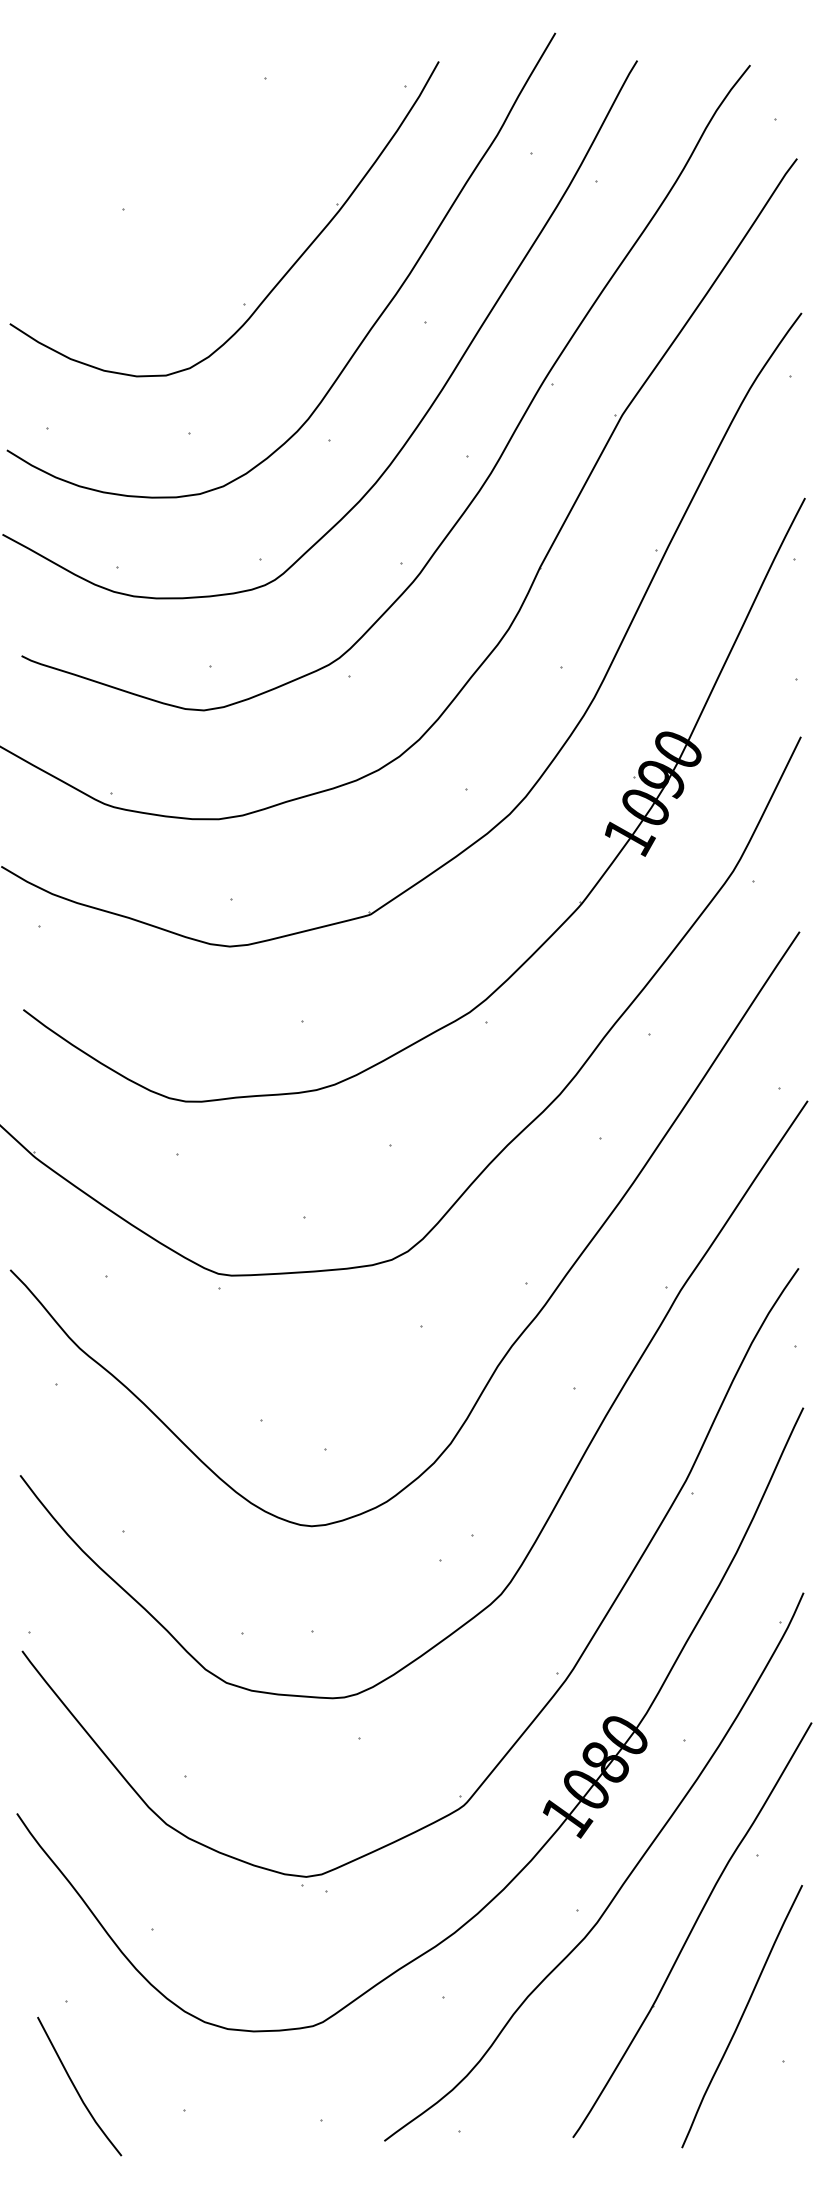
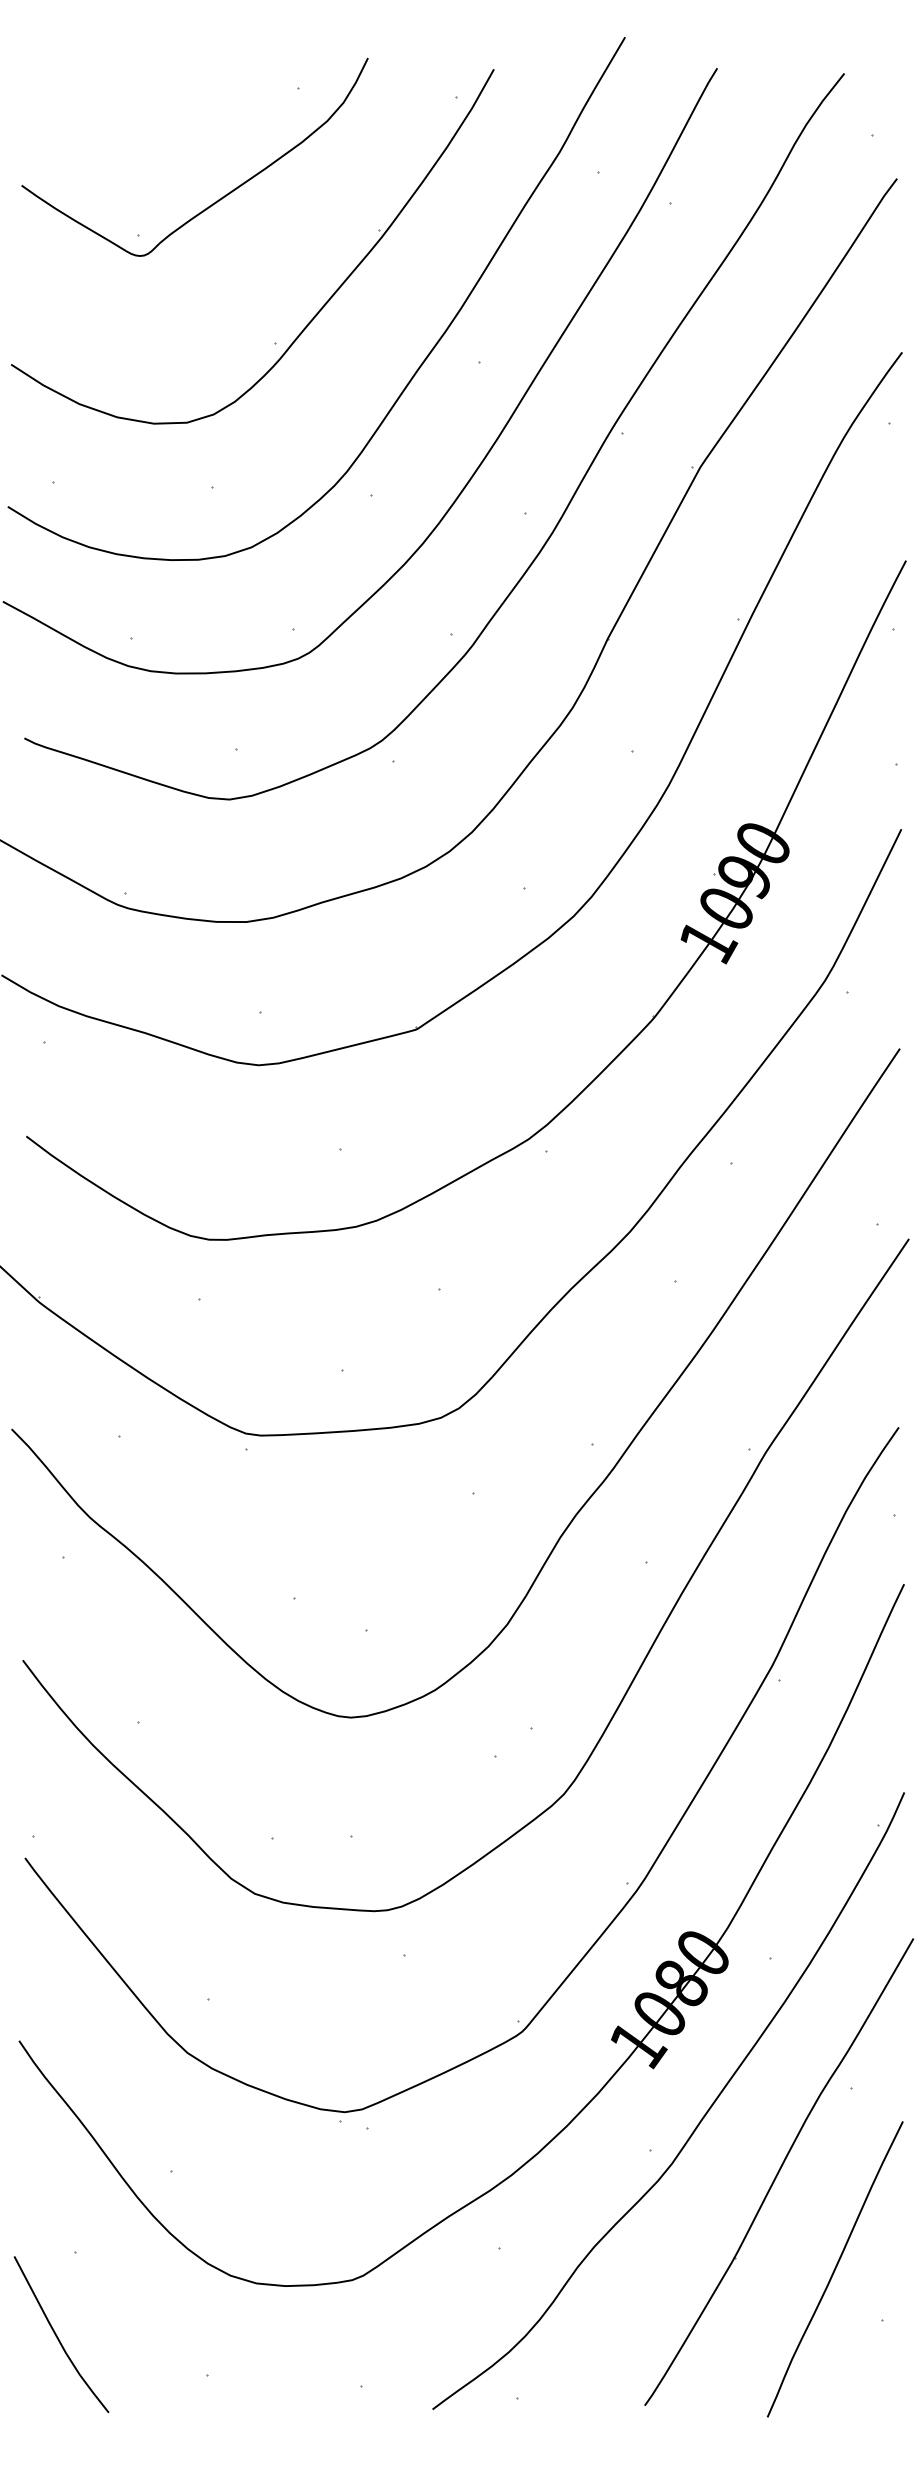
curve: (197, 174) -> (222, 196), added
curve: (76, 2087) -> (58, 2335), moved

